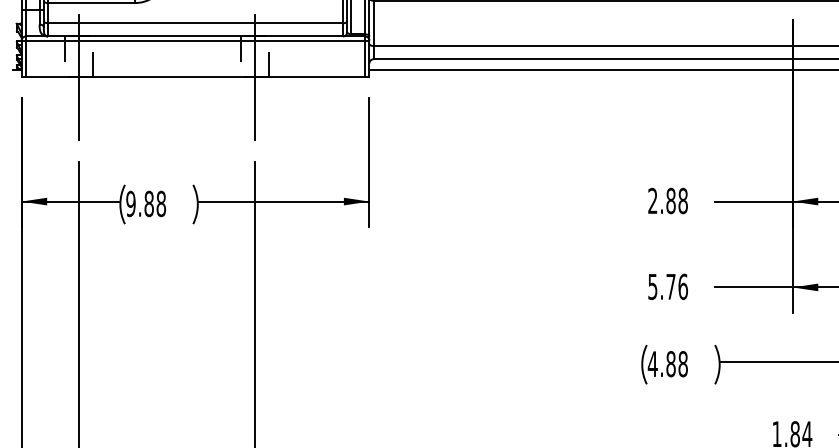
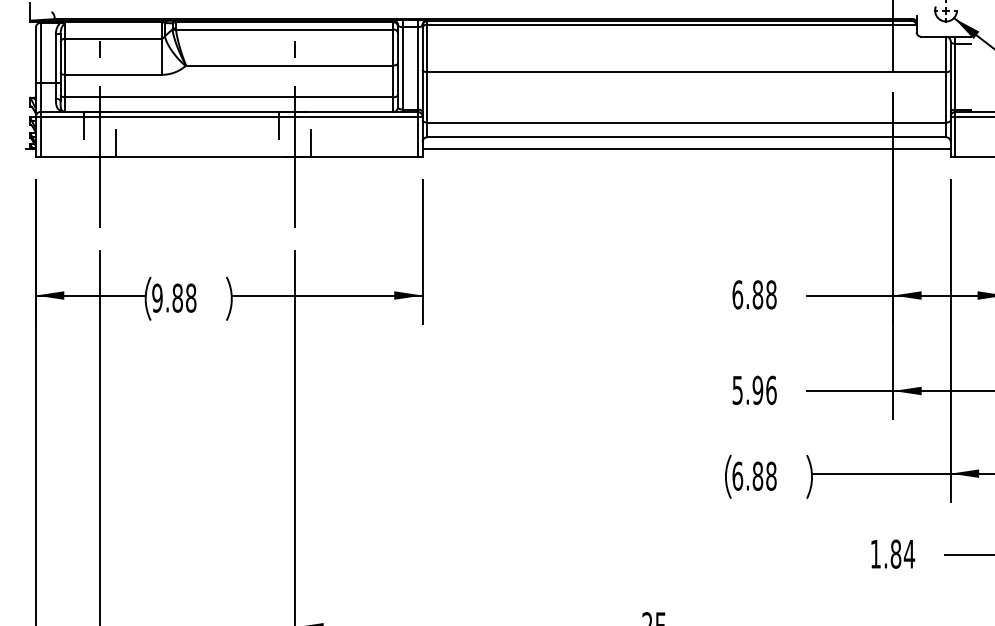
text: (652, 200) -> (737, 294), 2.88 -> 6.88
text: (670, 286) -> (757, 389), 5.76 -> 5.96
text: (652, 363) -> (737, 475), 4.88 -> 6.88

